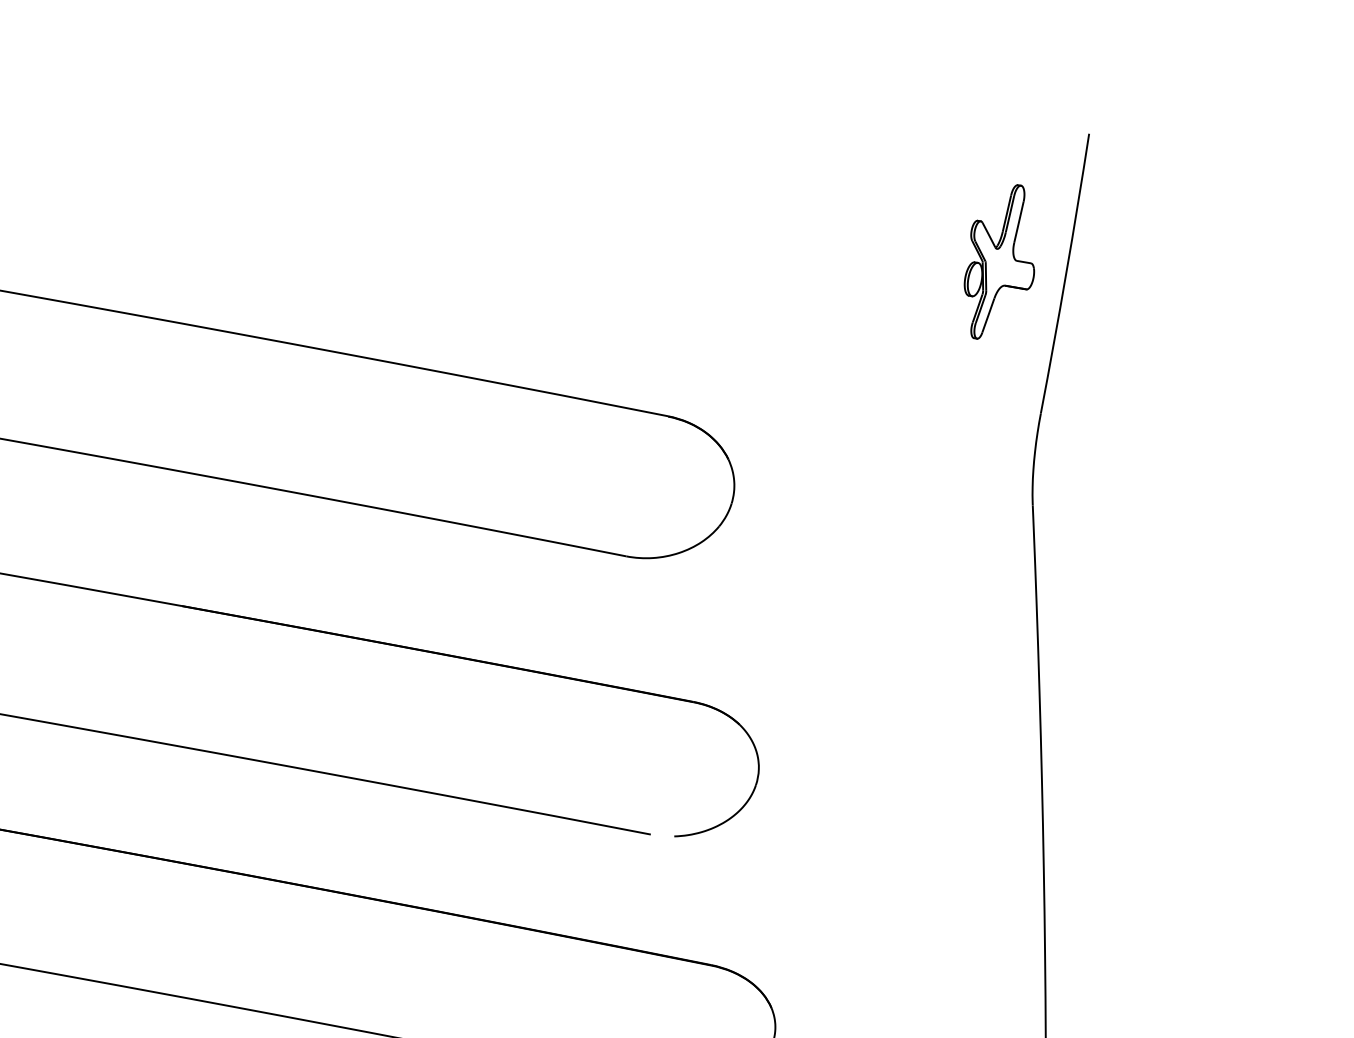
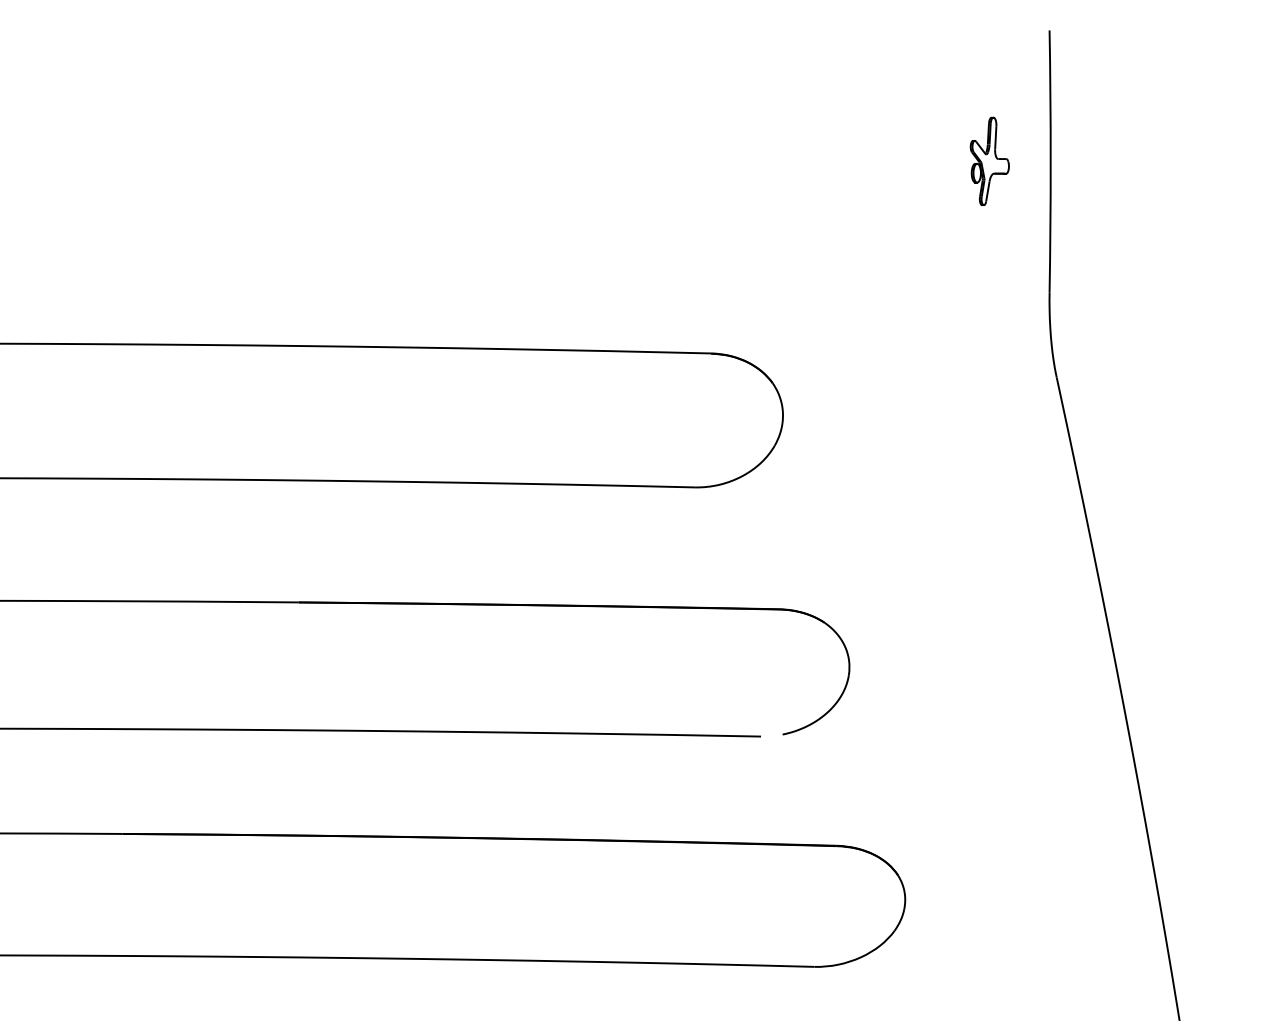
part: (1000, 262) -> (989, 161), size x0.6

